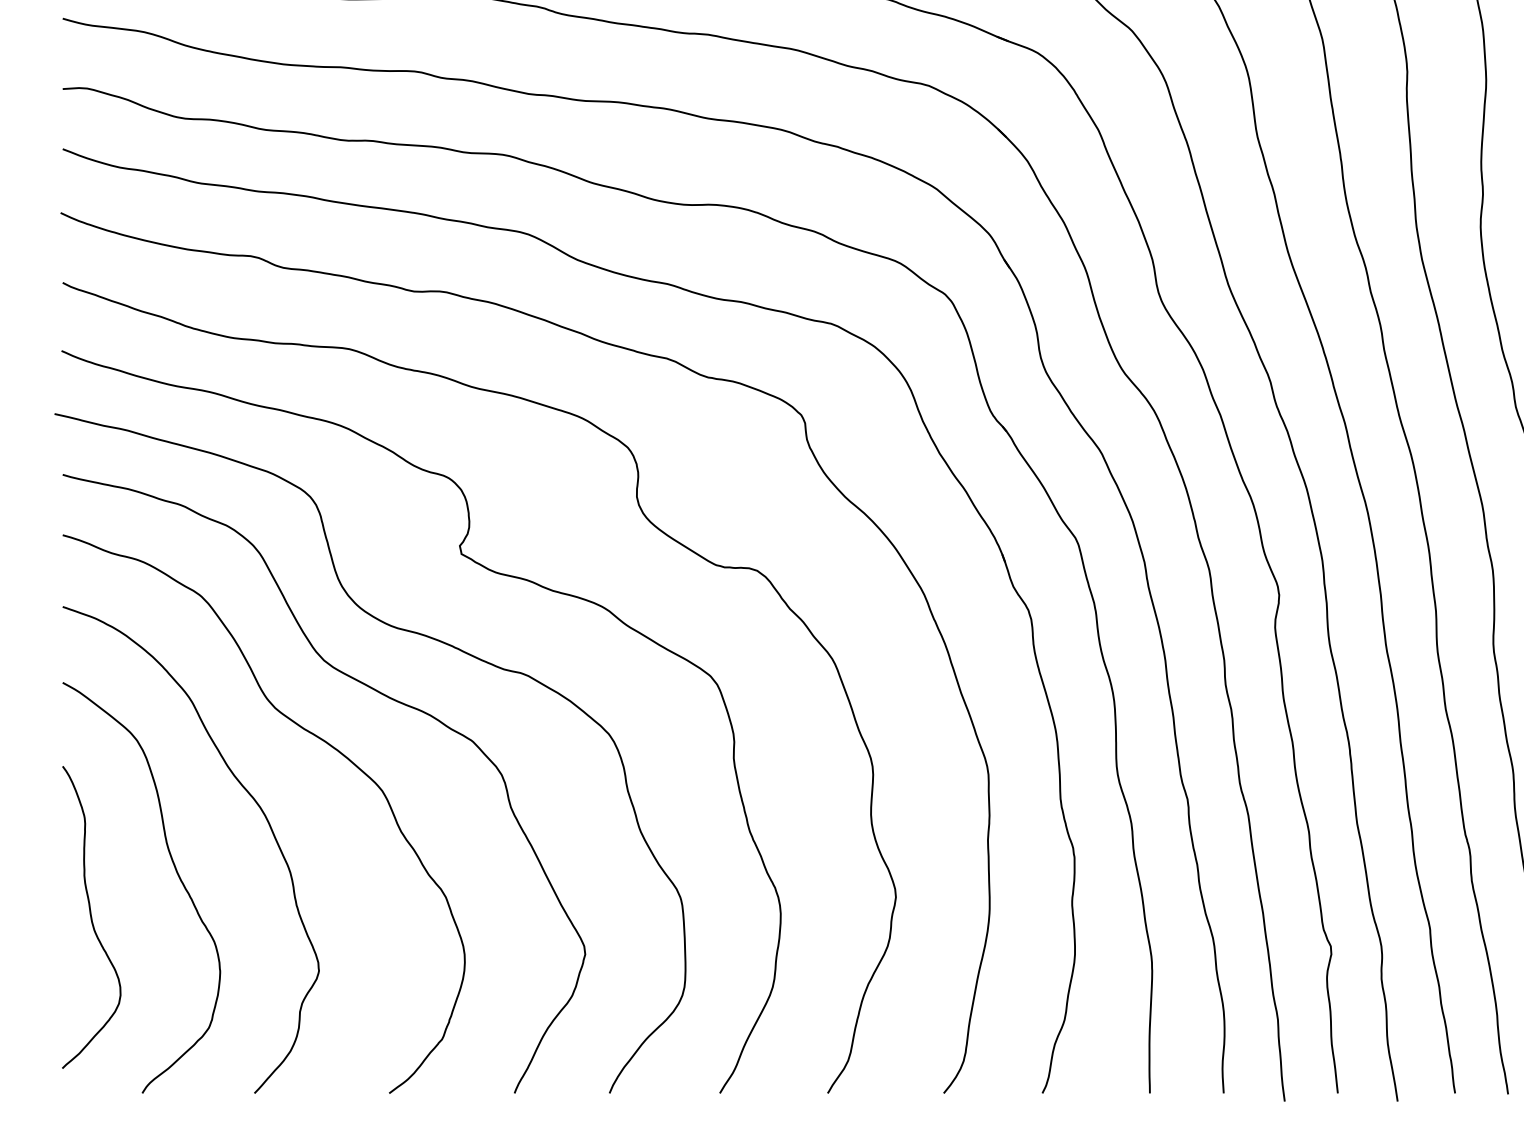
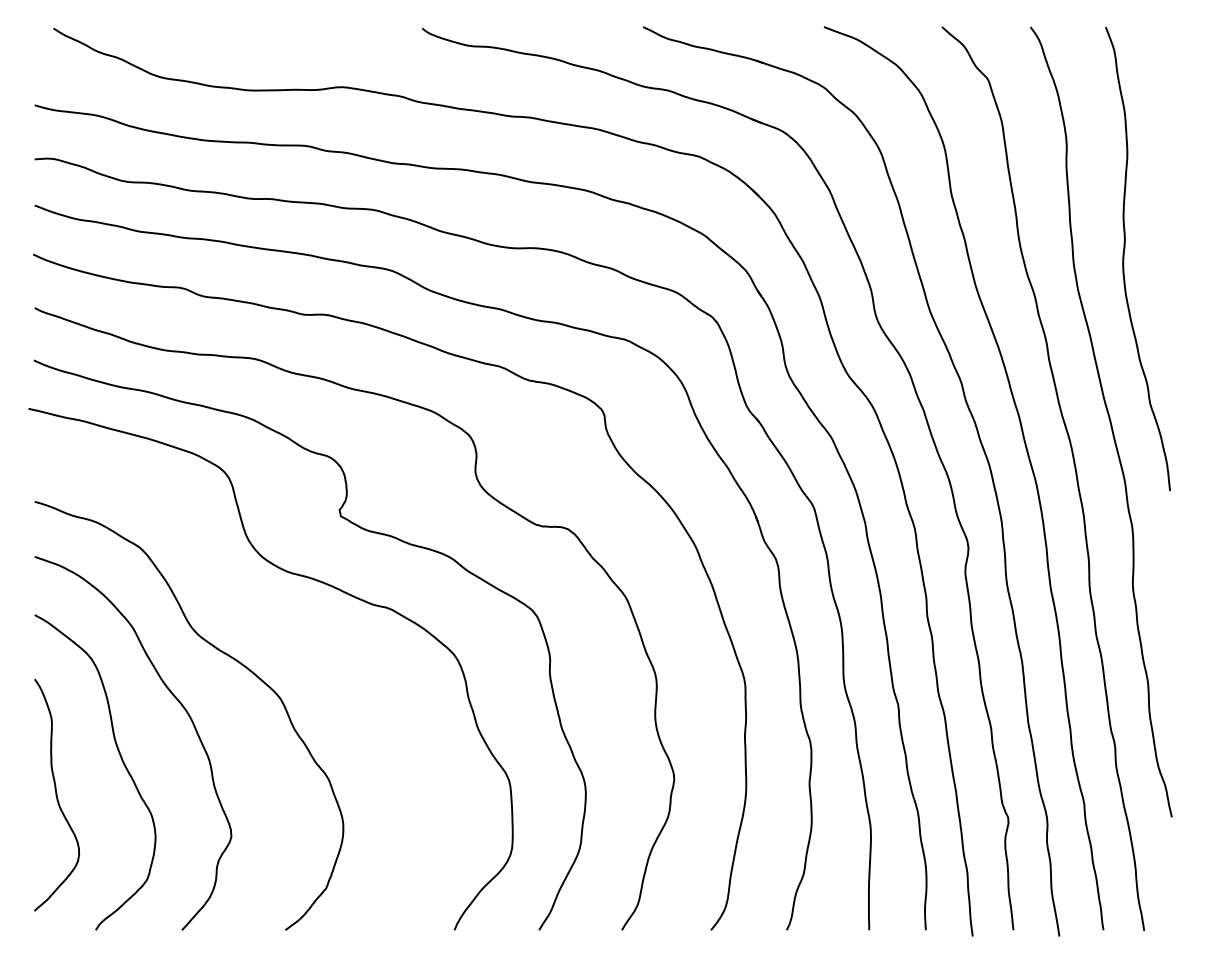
curve: (376, 692) -> (275, 622), removed

